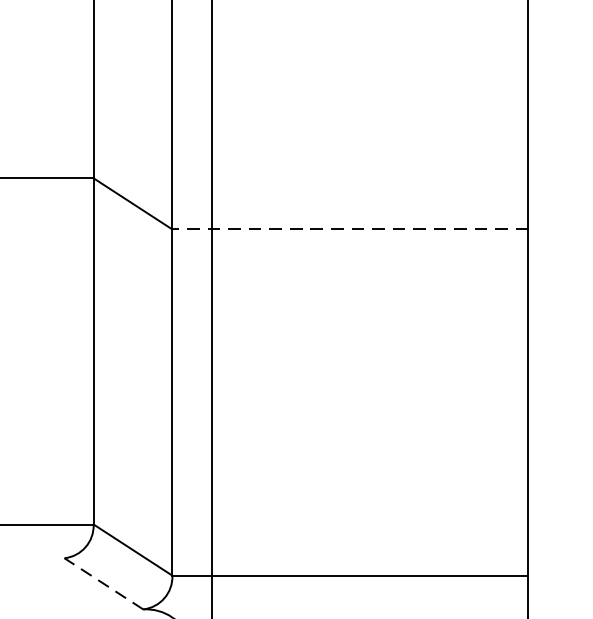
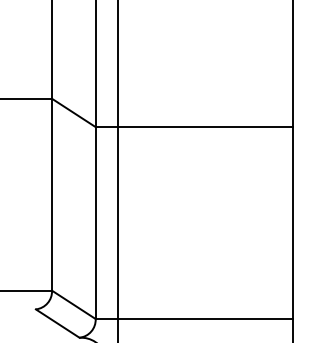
line: (350, 230) -> (194, 127), dashed -> solid
line: (103, 583) -> (57, 323), dashed -> solid

